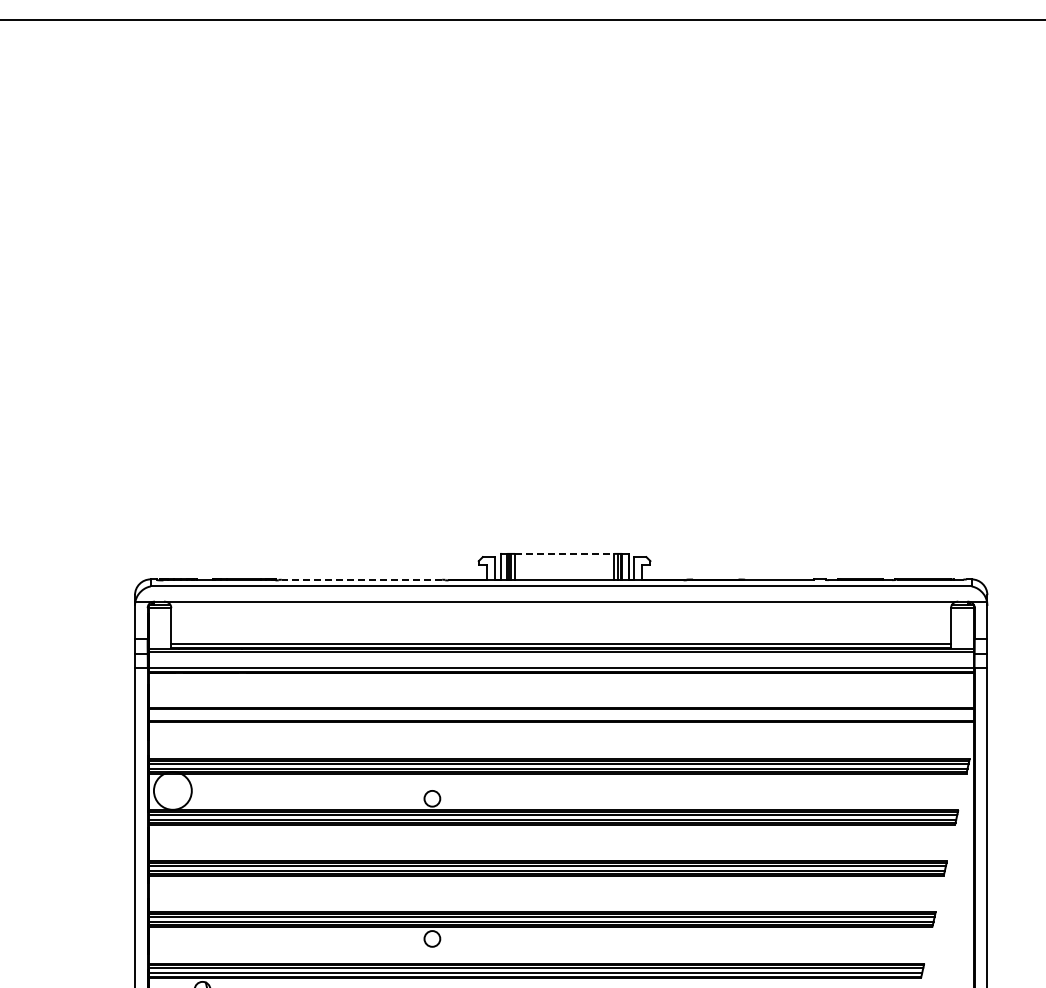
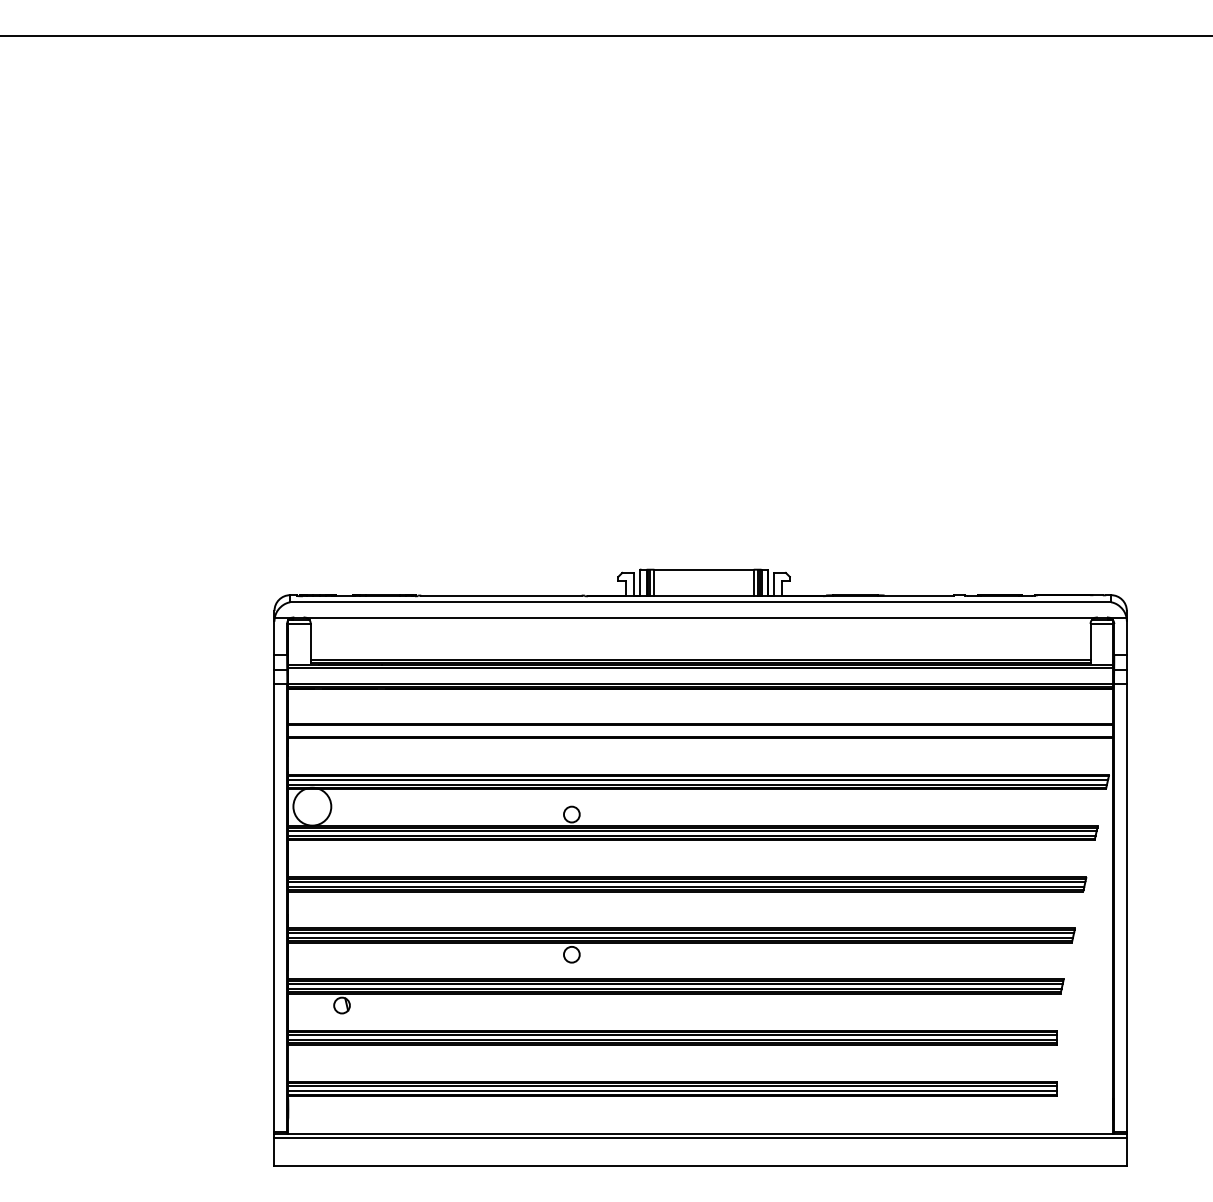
line: (565, 553) -> (704, 569), dashed -> solid
line: (361, 579) -> (500, 595), dashed -> solid

